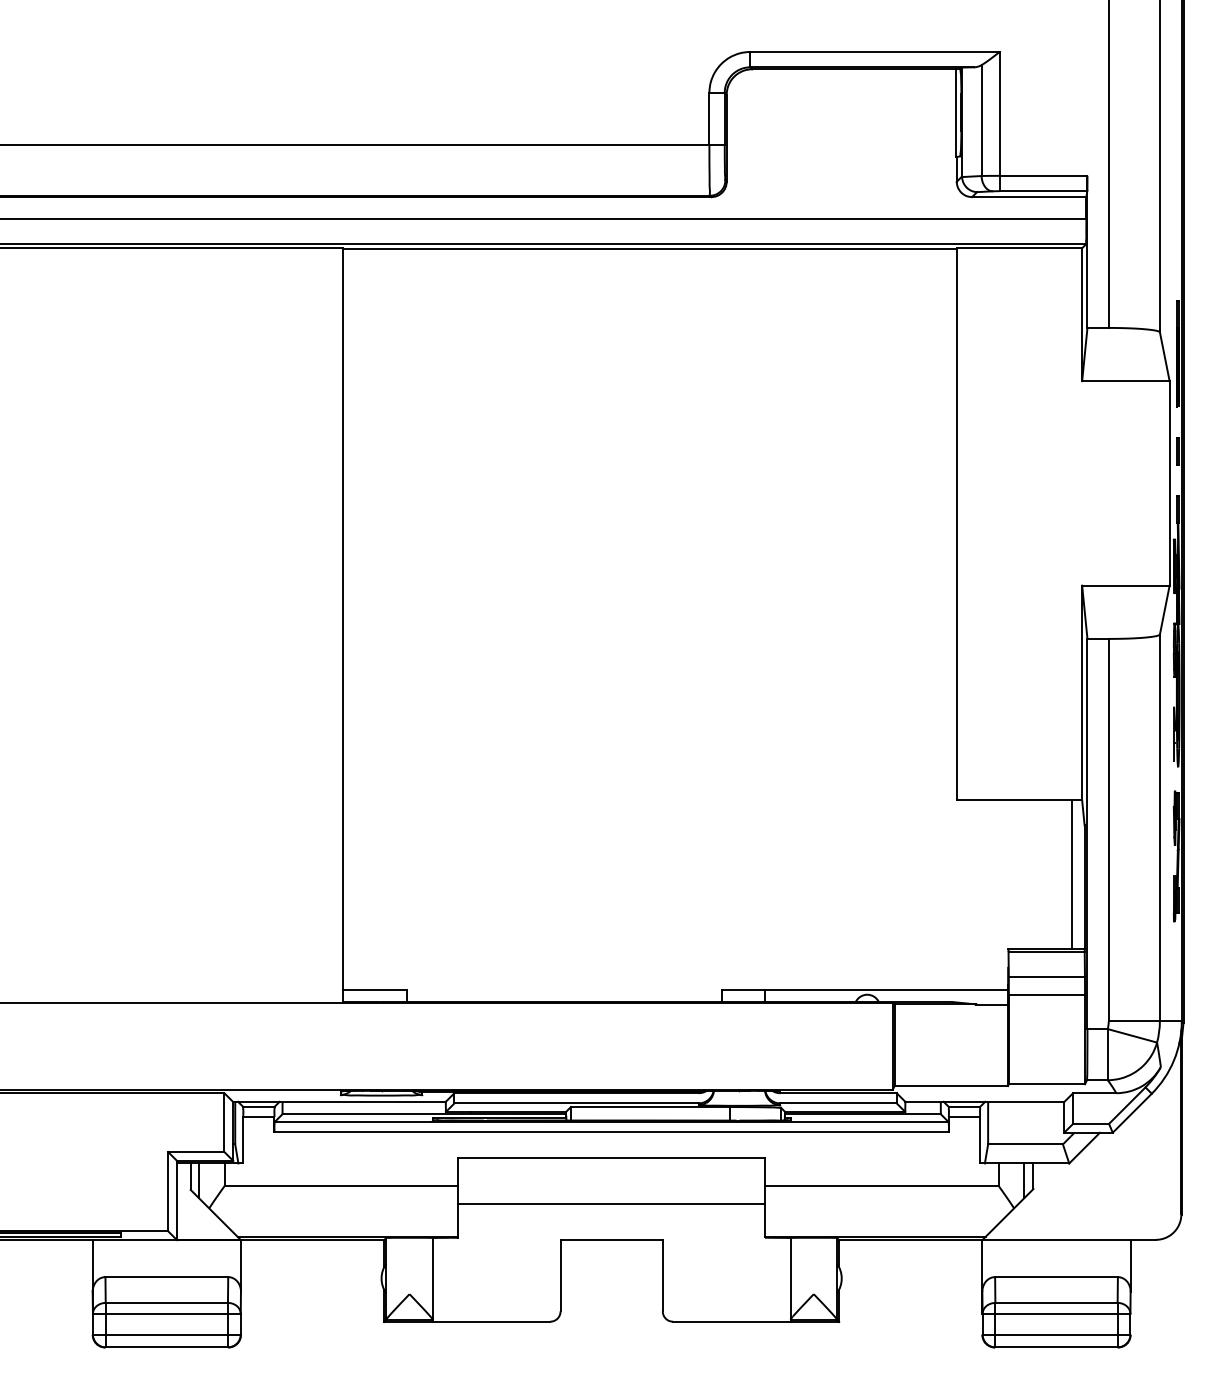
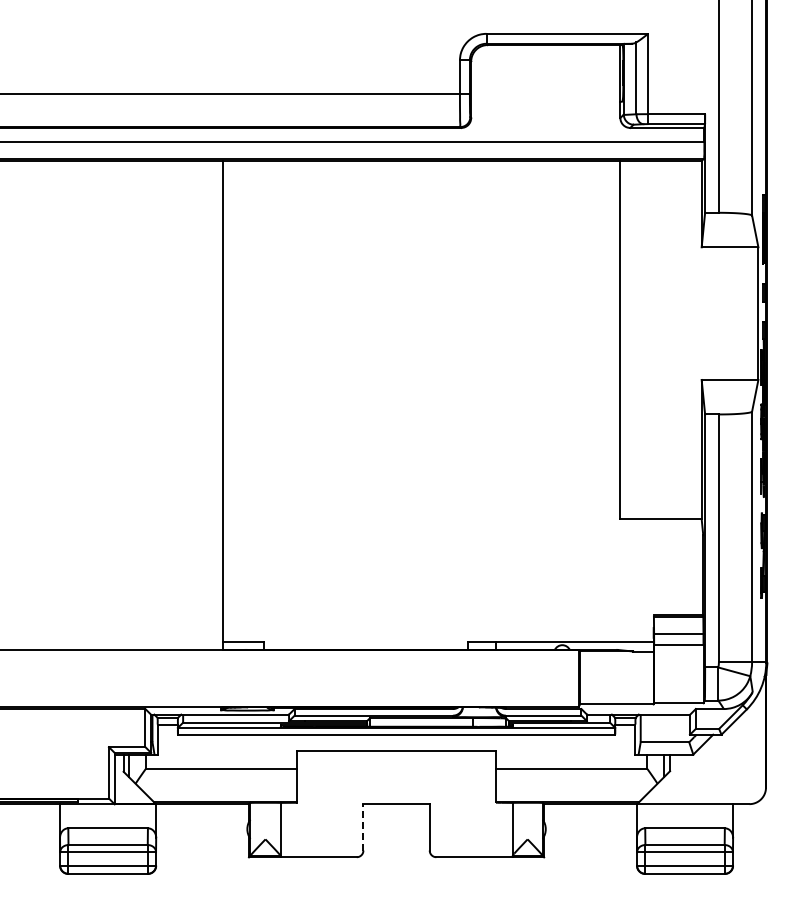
line: (1071, 874) -> (694, 567), removed
line: (611, 1204) -> (396, 781), removed
line: (560, 1274) -> (363, 826), solid -> dashed

